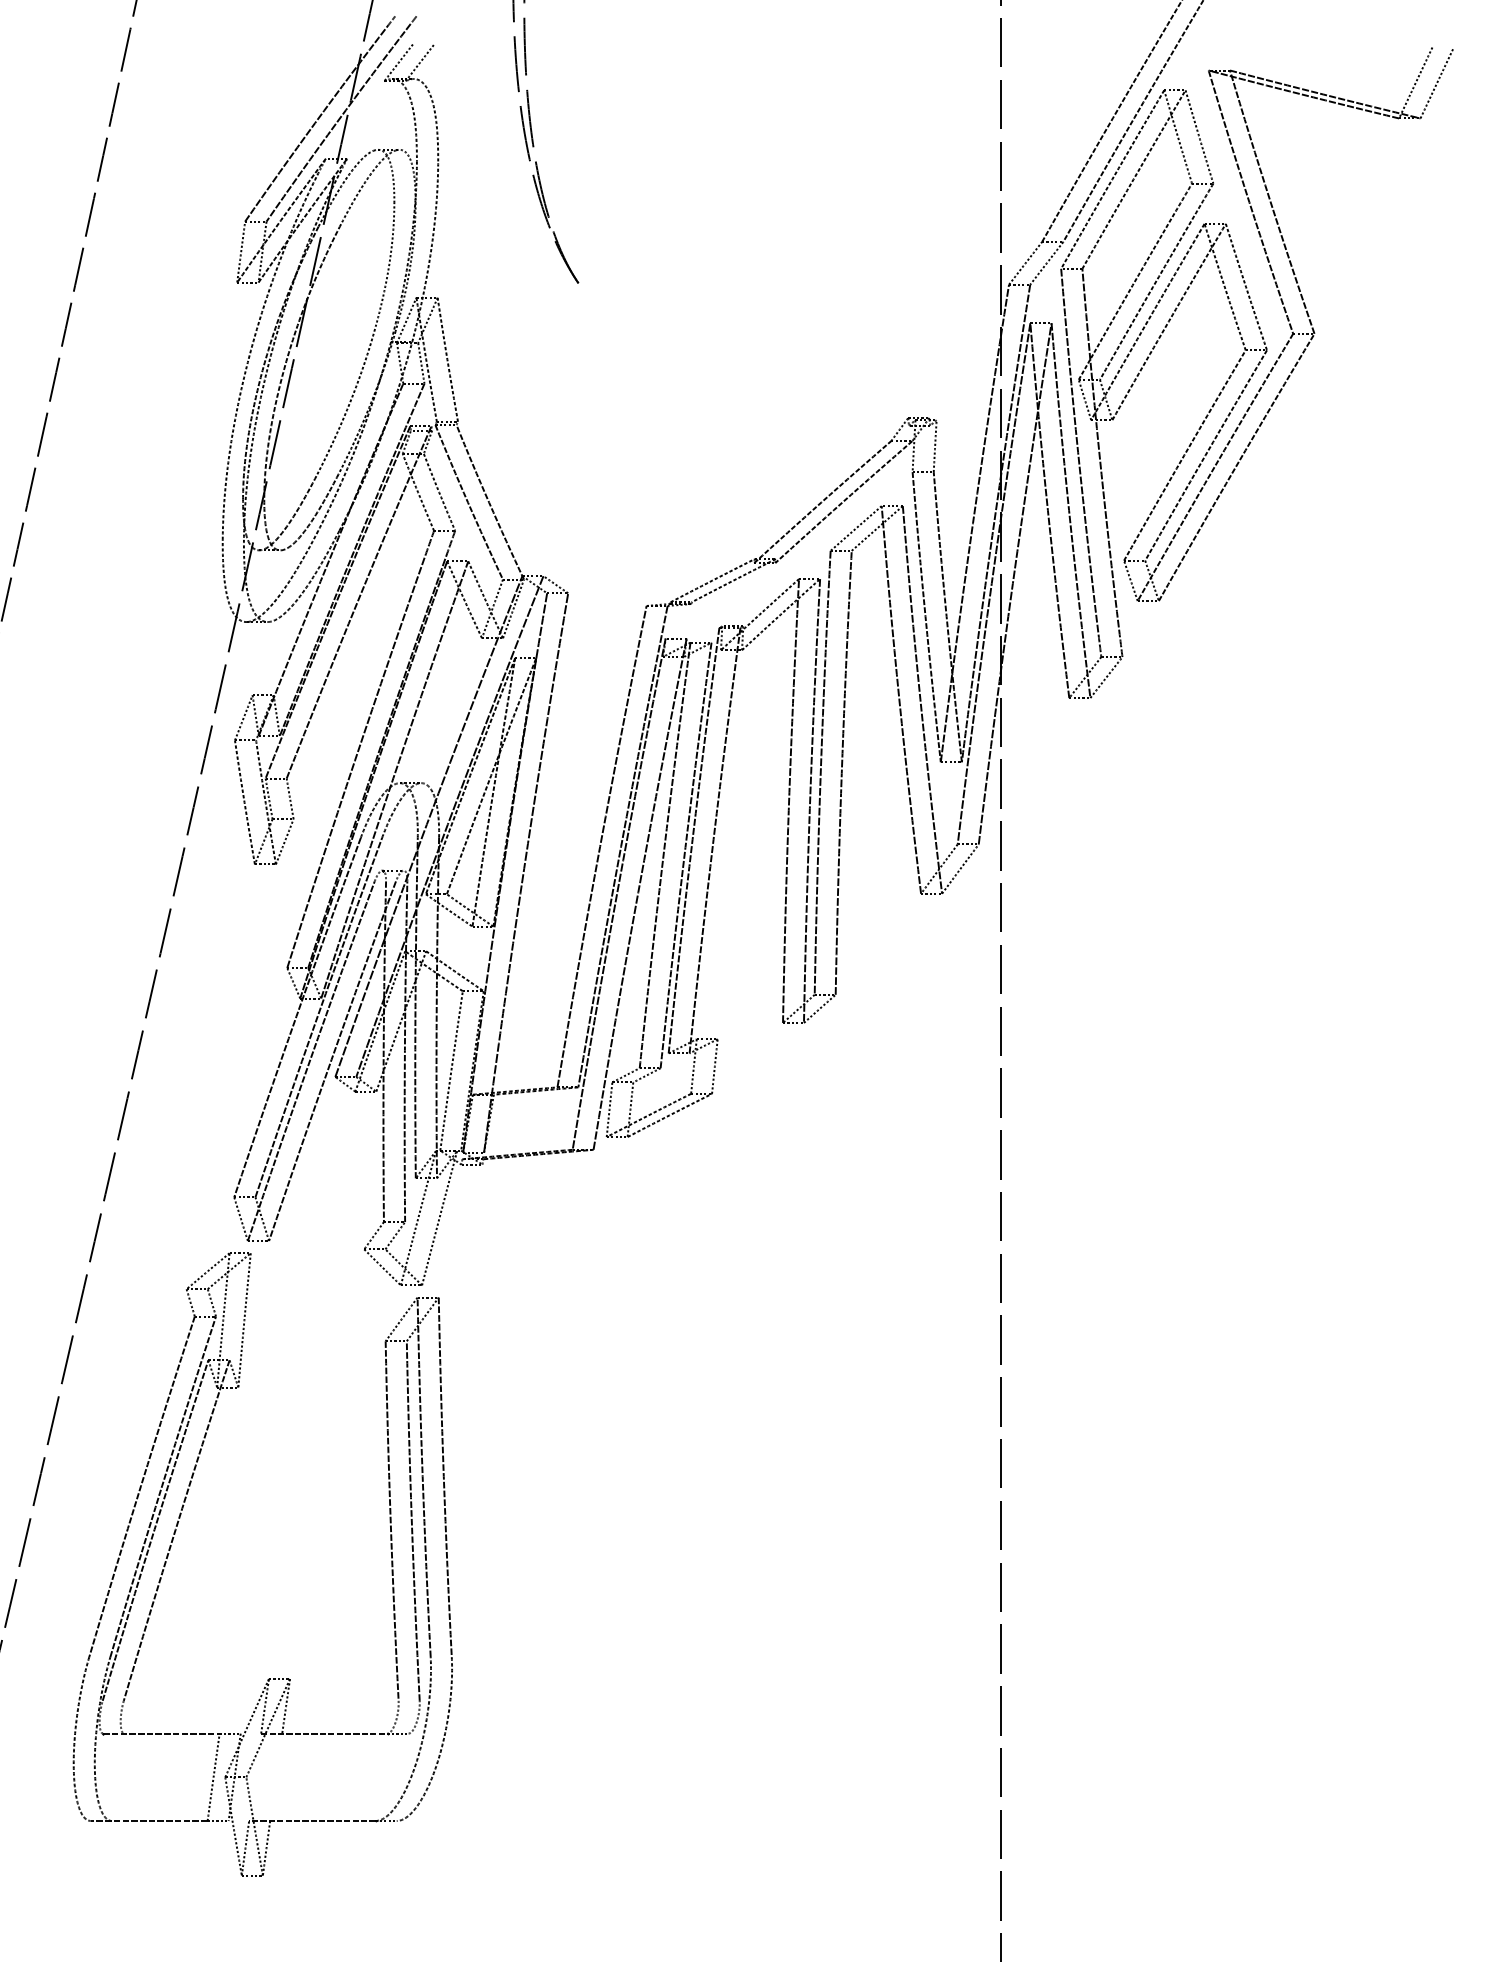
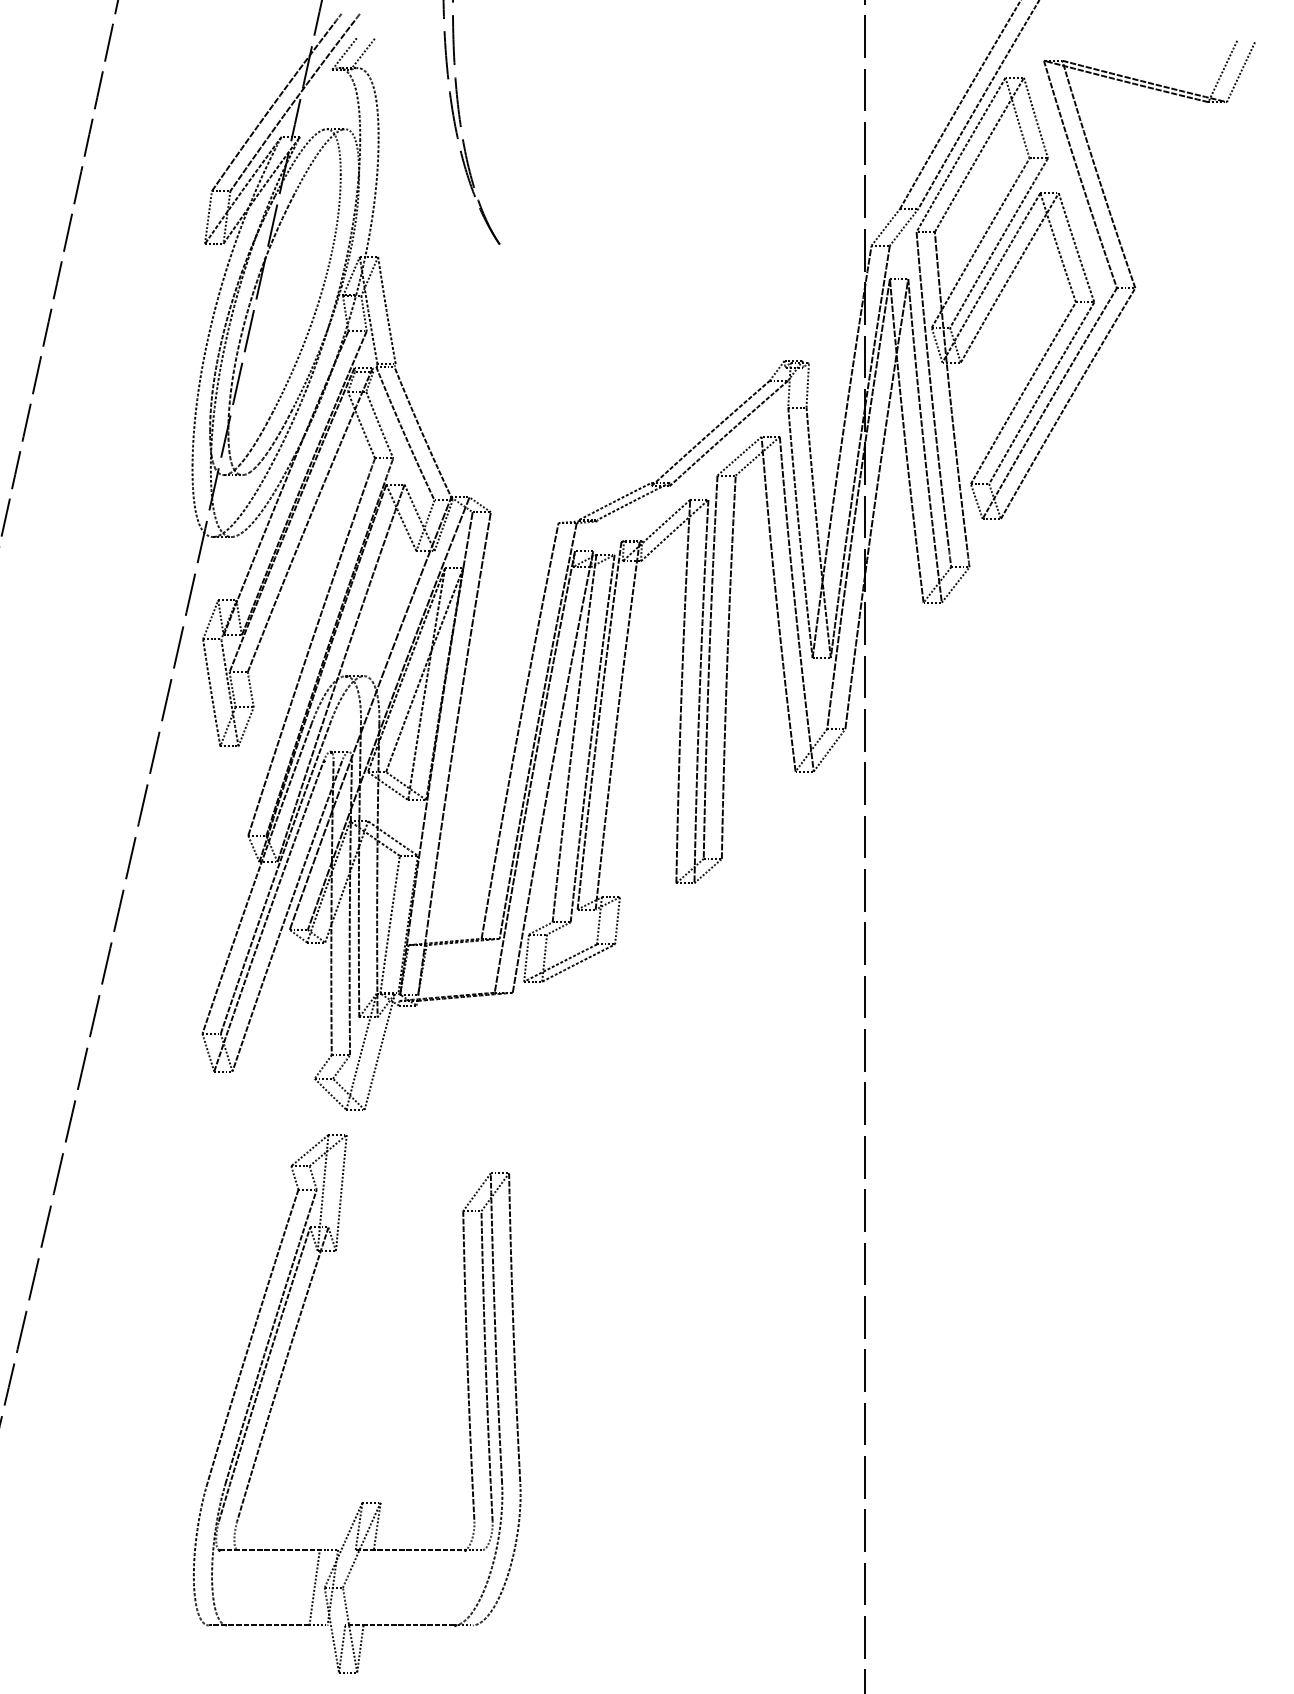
part: (174, 1539) -> (280, 1382), moved

